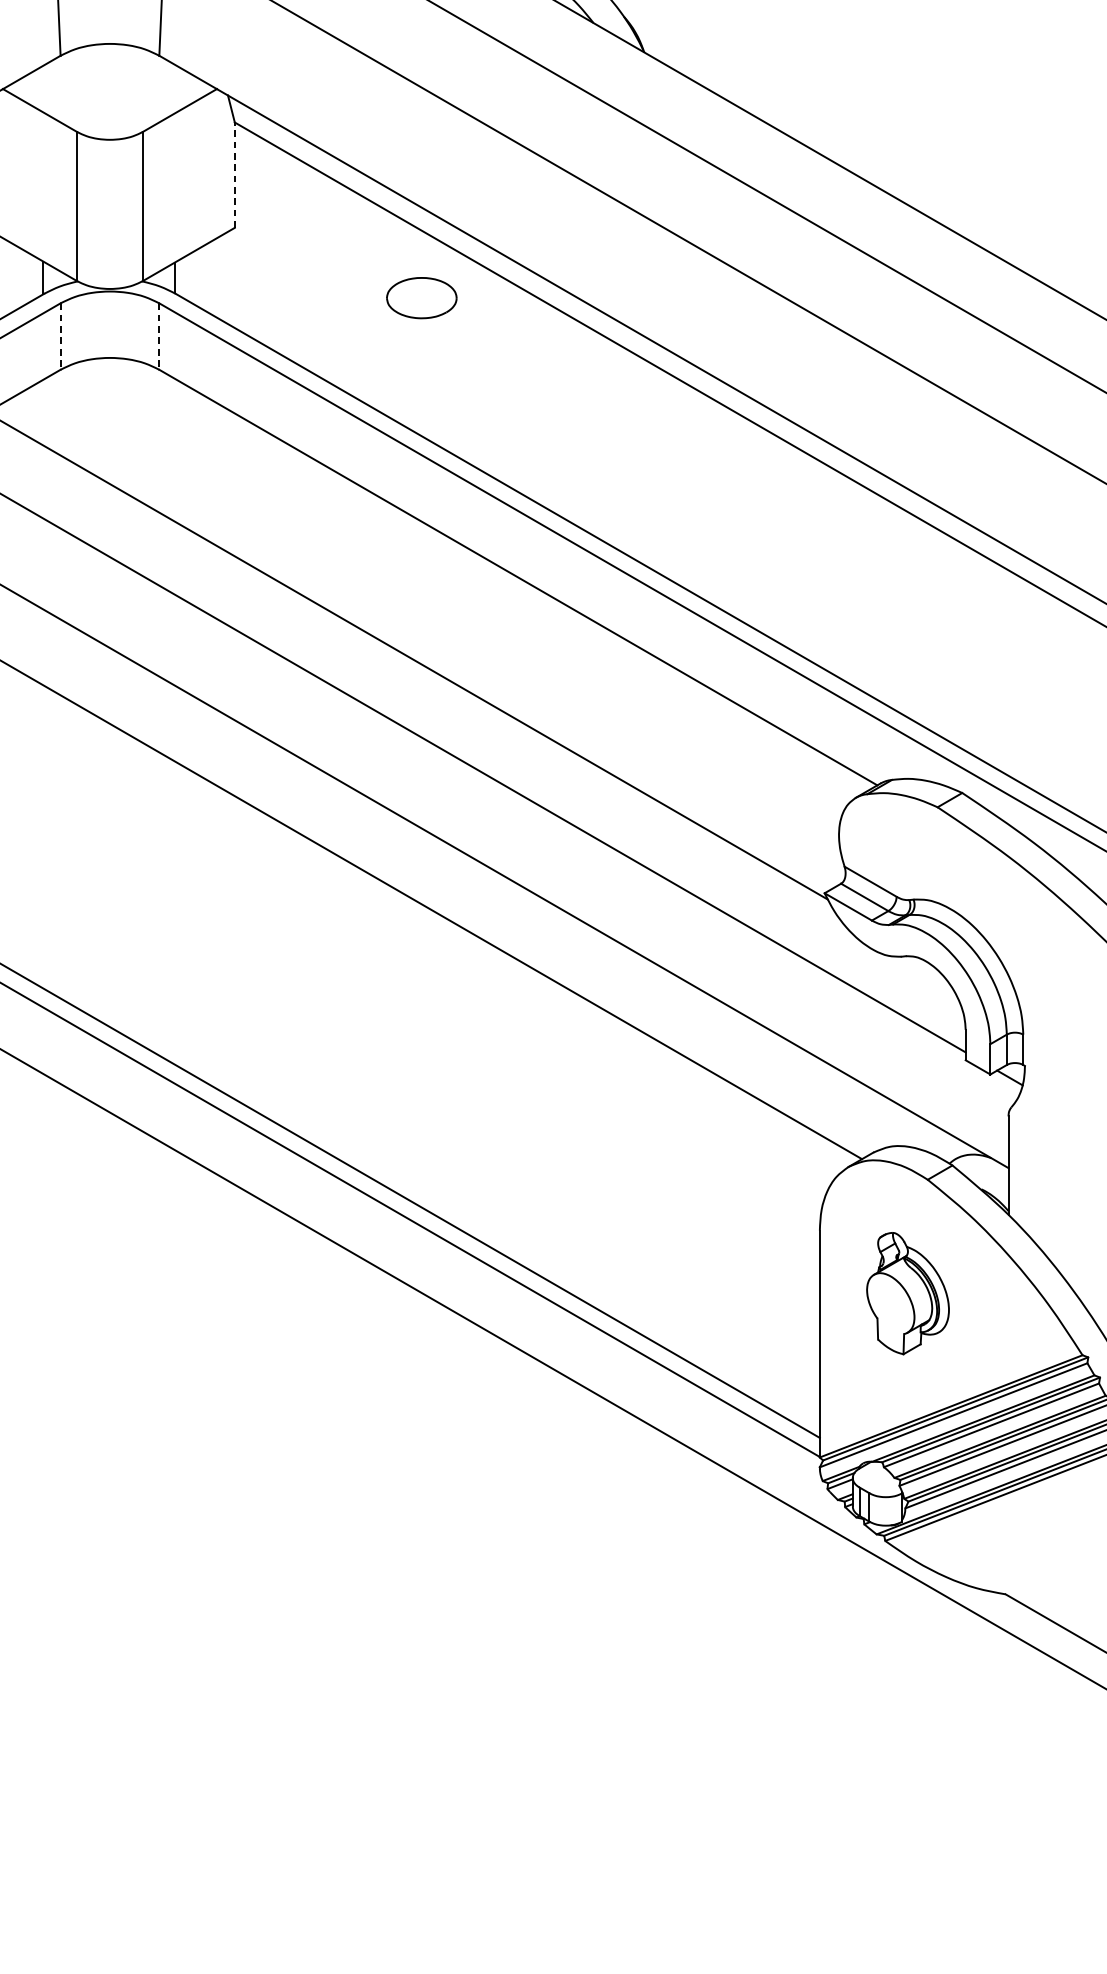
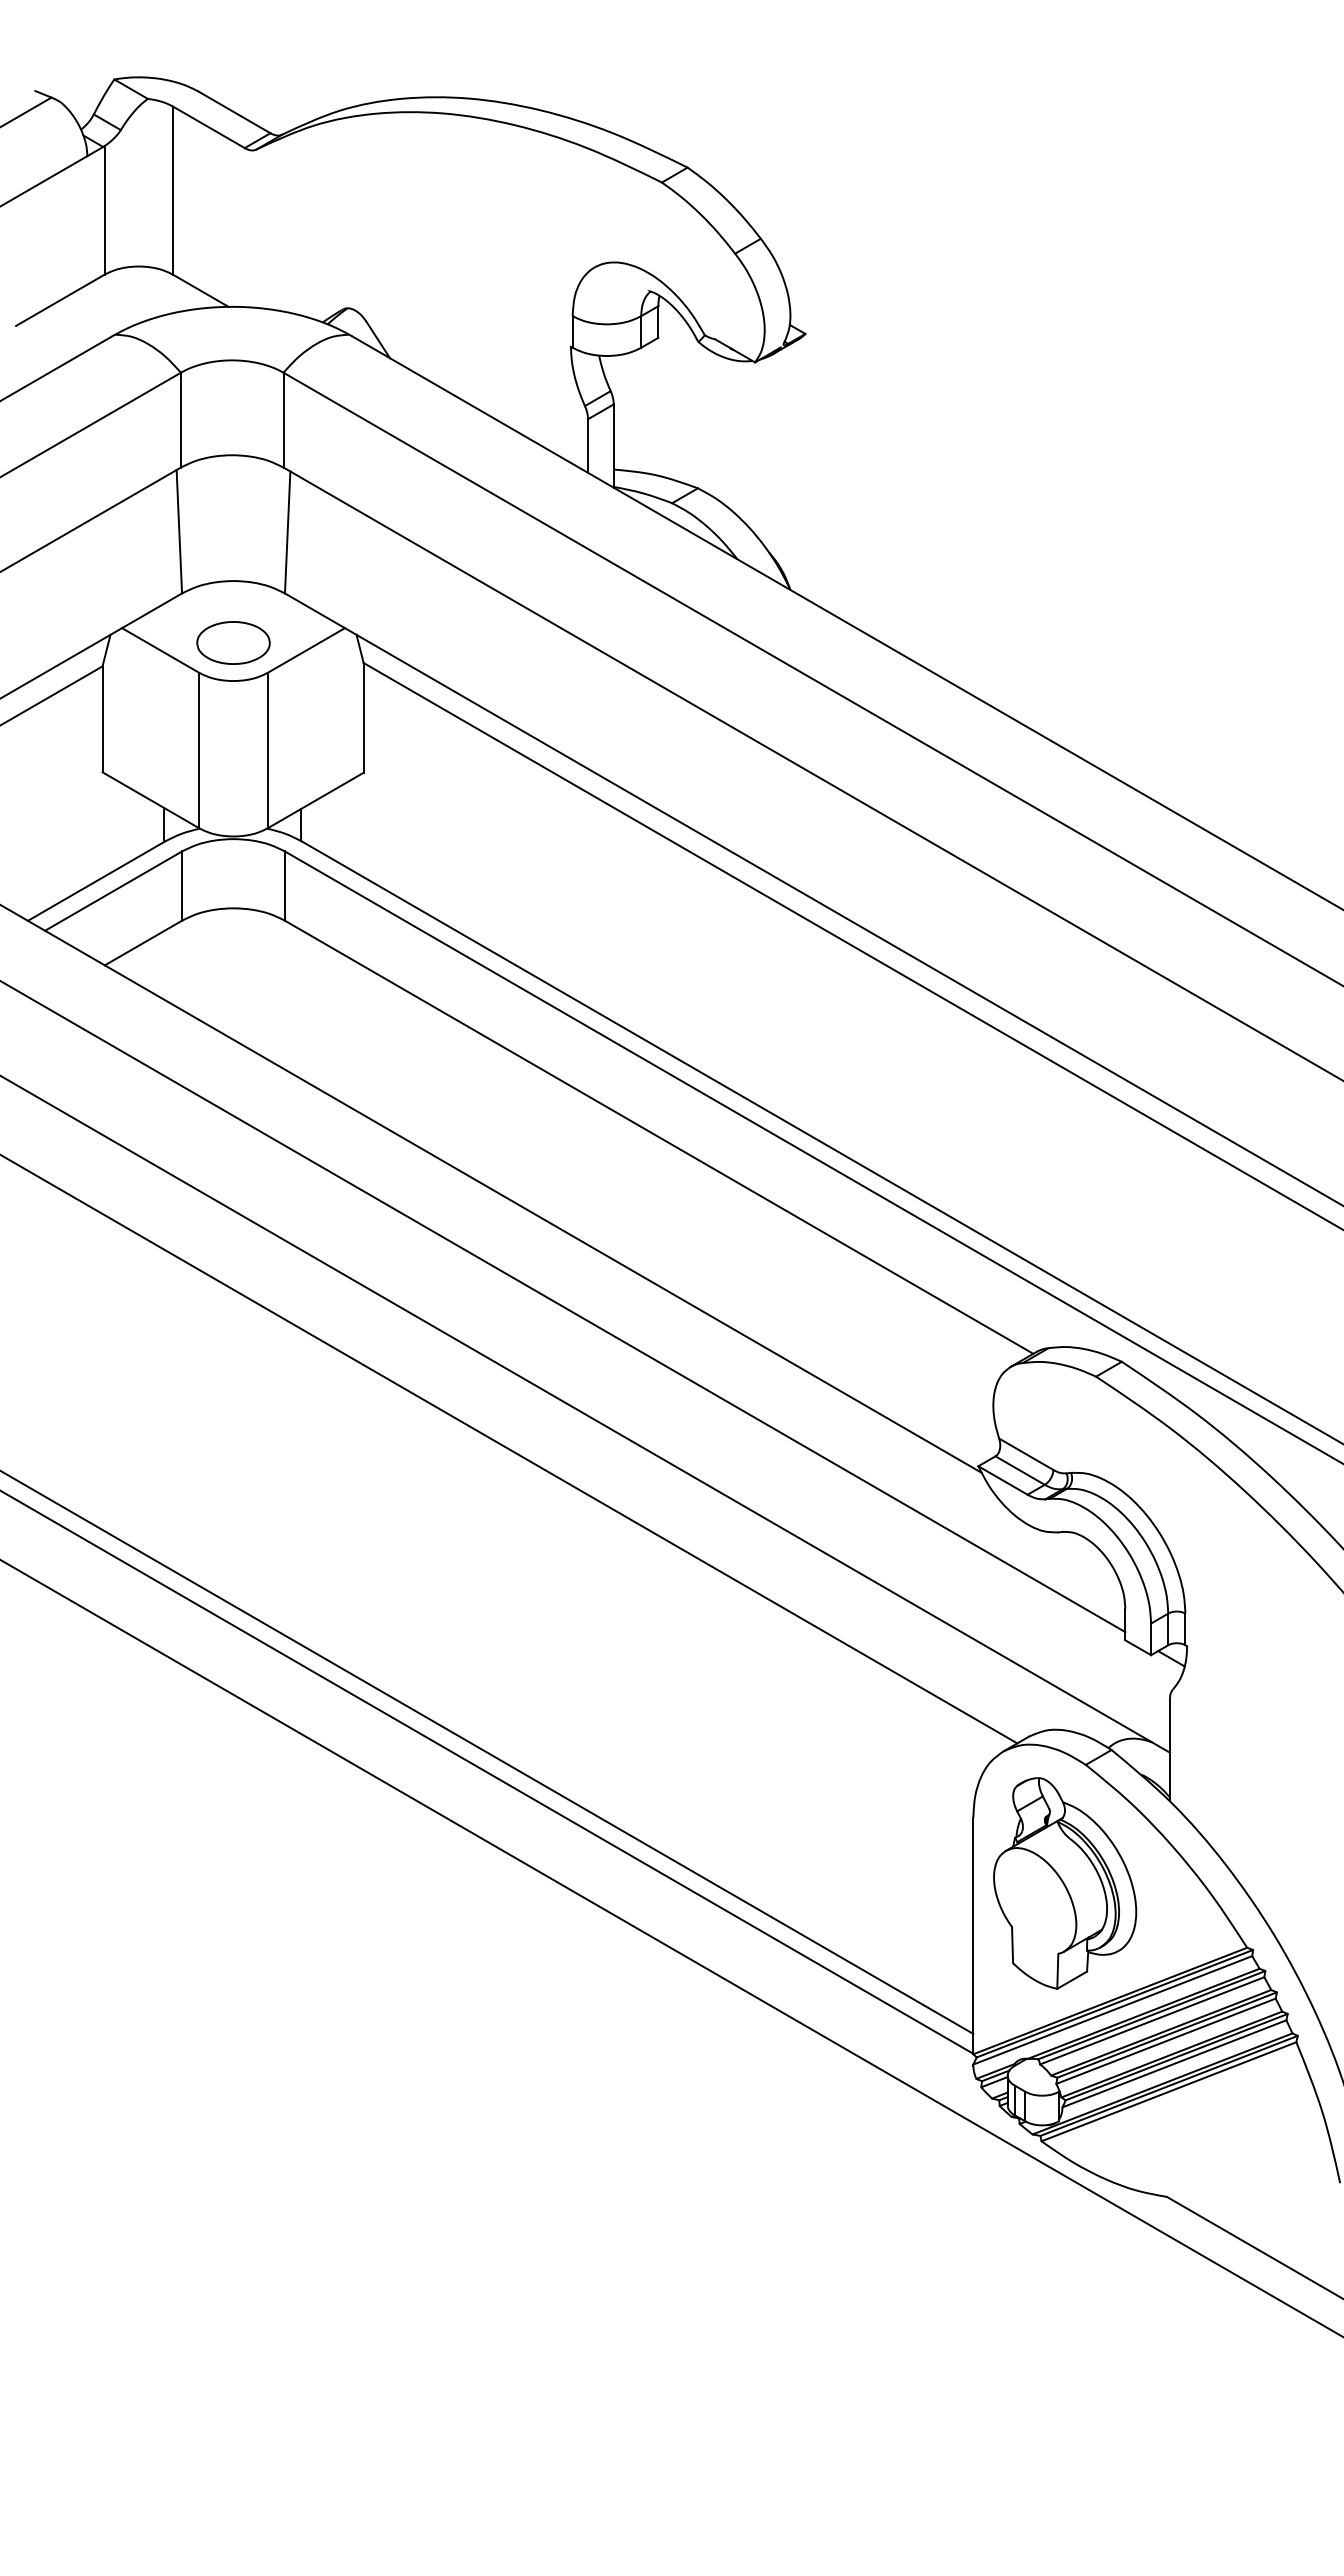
line: (234, 174) -> (363, 717), dashed -> solid
part: (421, 297) -> (233, 642), moved
line: (61, 336) -> (182, 886), dashed -> solid
line: (158, 336) -> (284, 886), dashed -> solid
part: (908, 1293) -> (1065, 1883), size x1.67

